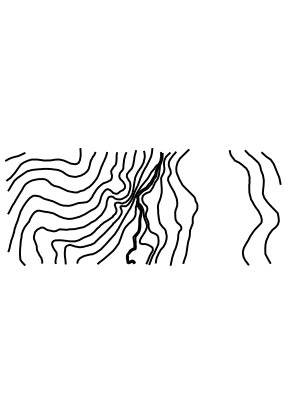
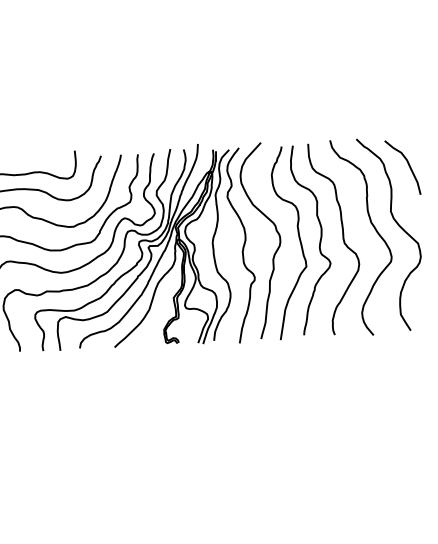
part: (218, 208) -> (316, 241), added

